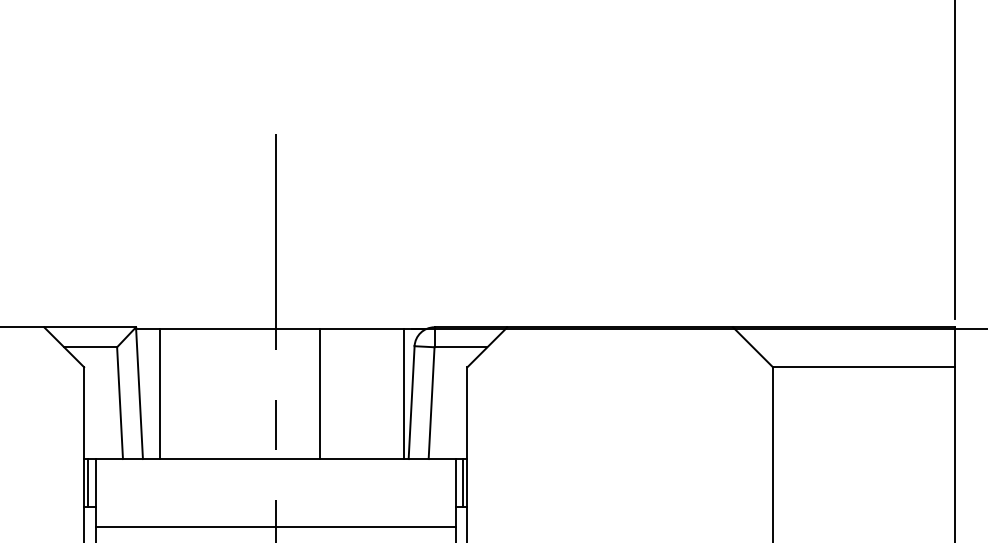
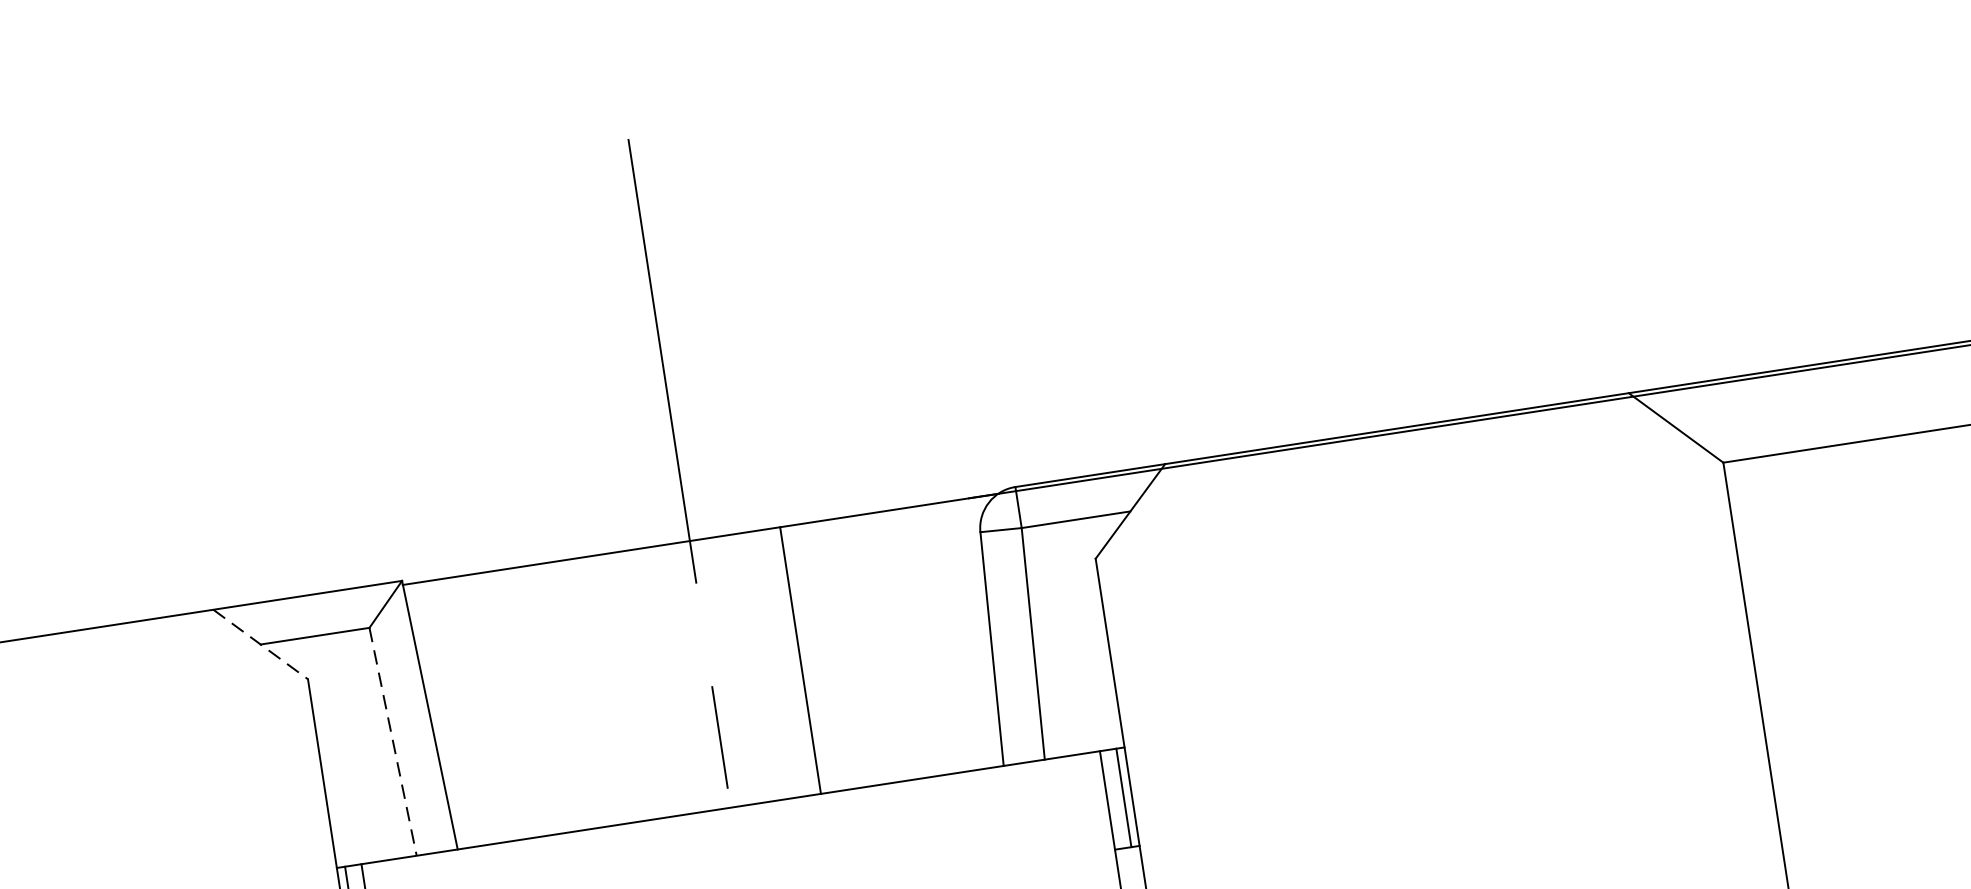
line: (64, 347) -> (261, 644), solid -> dashed
line: (160, 394) -> (473, 711), removed
line: (403, 394) -> (972, 634), removed
line: (120, 403) -> (394, 742), solid -> dashed

